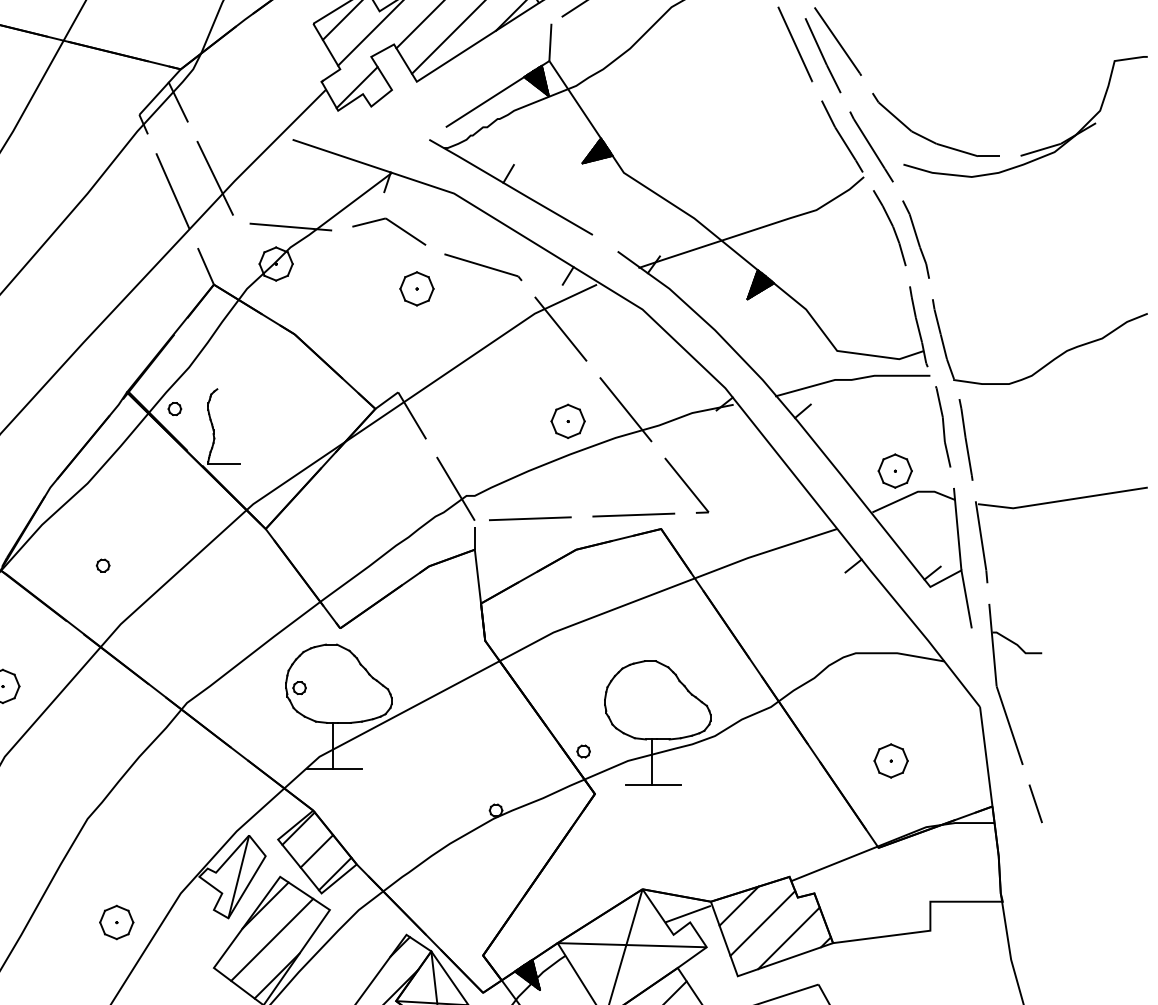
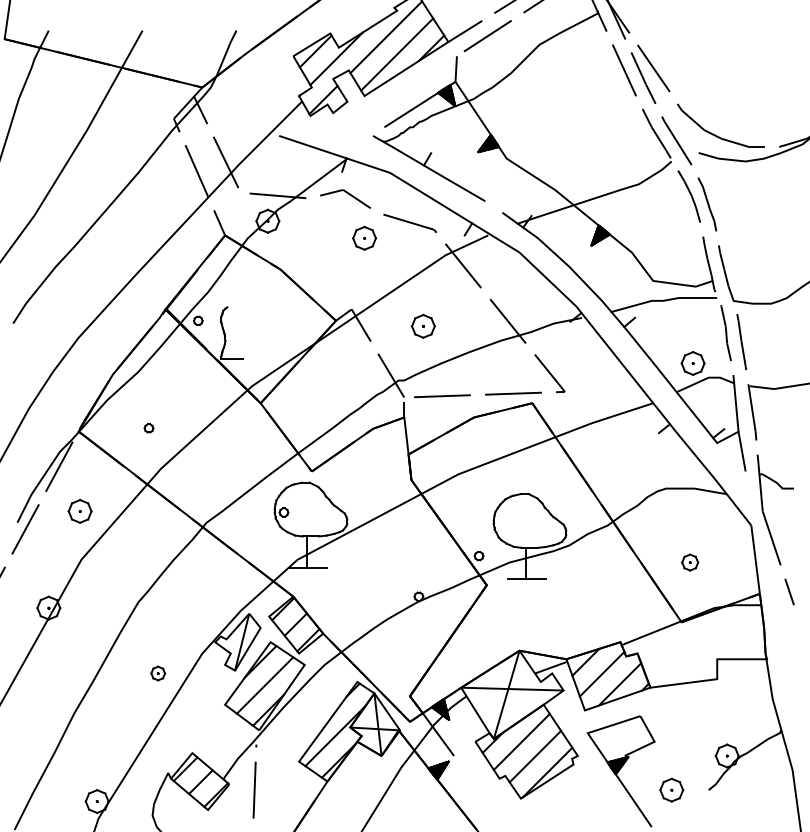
part: (568, 420) -> (423, 325), moved
part: (890, 760) -> (689, 562), size x0.7
part: (115, 922) -> (157, 673), size x0.6

